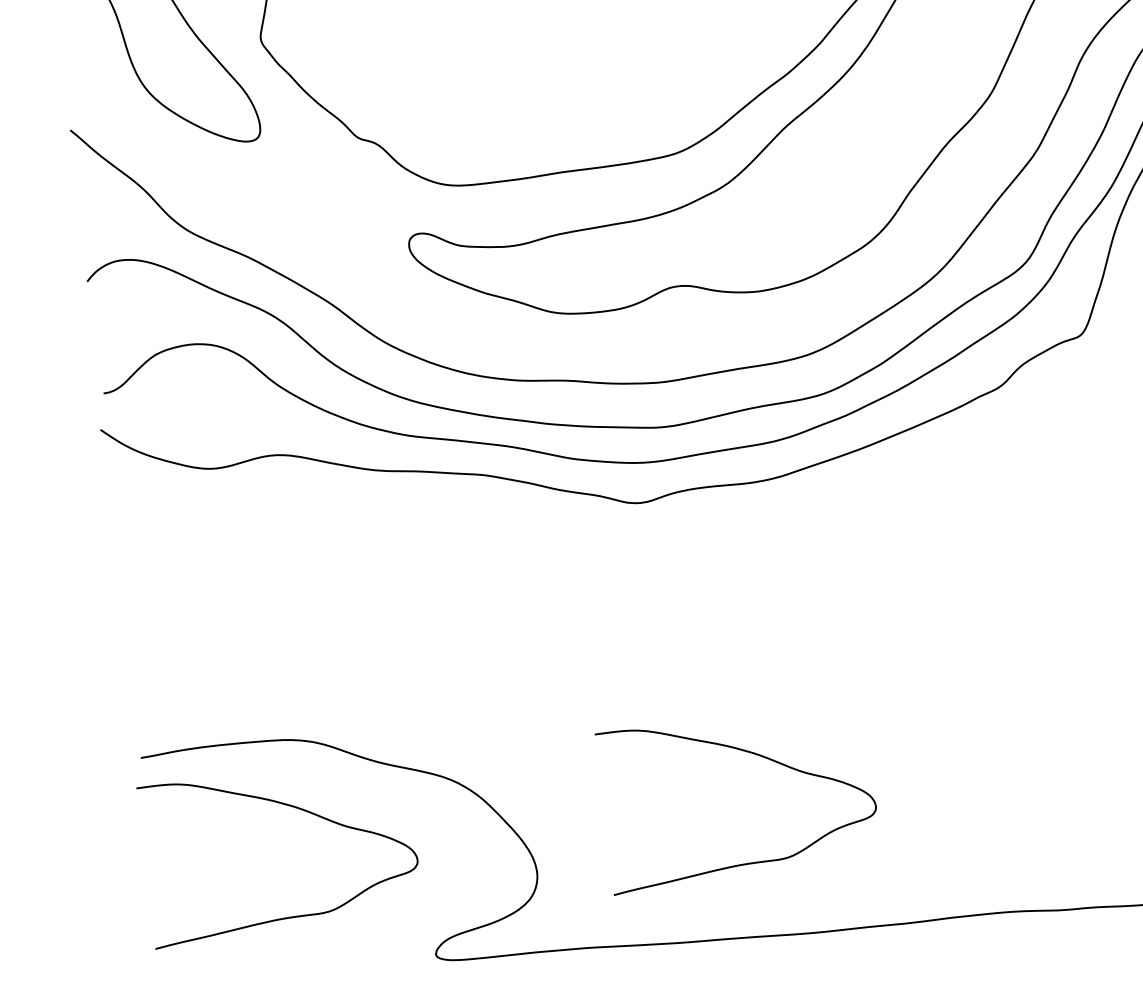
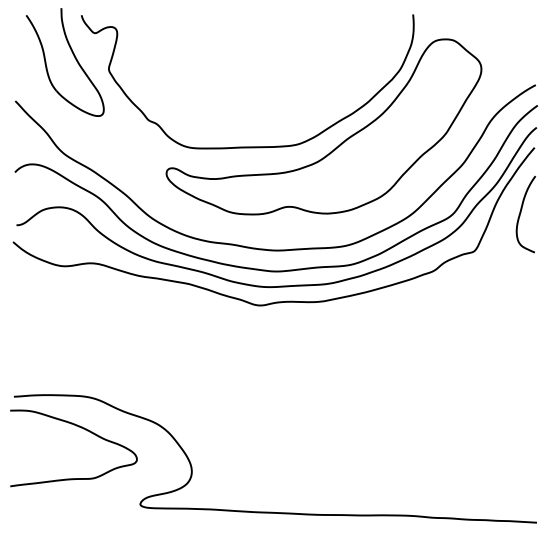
curve: (755, 756) -> (299, 429), removed

